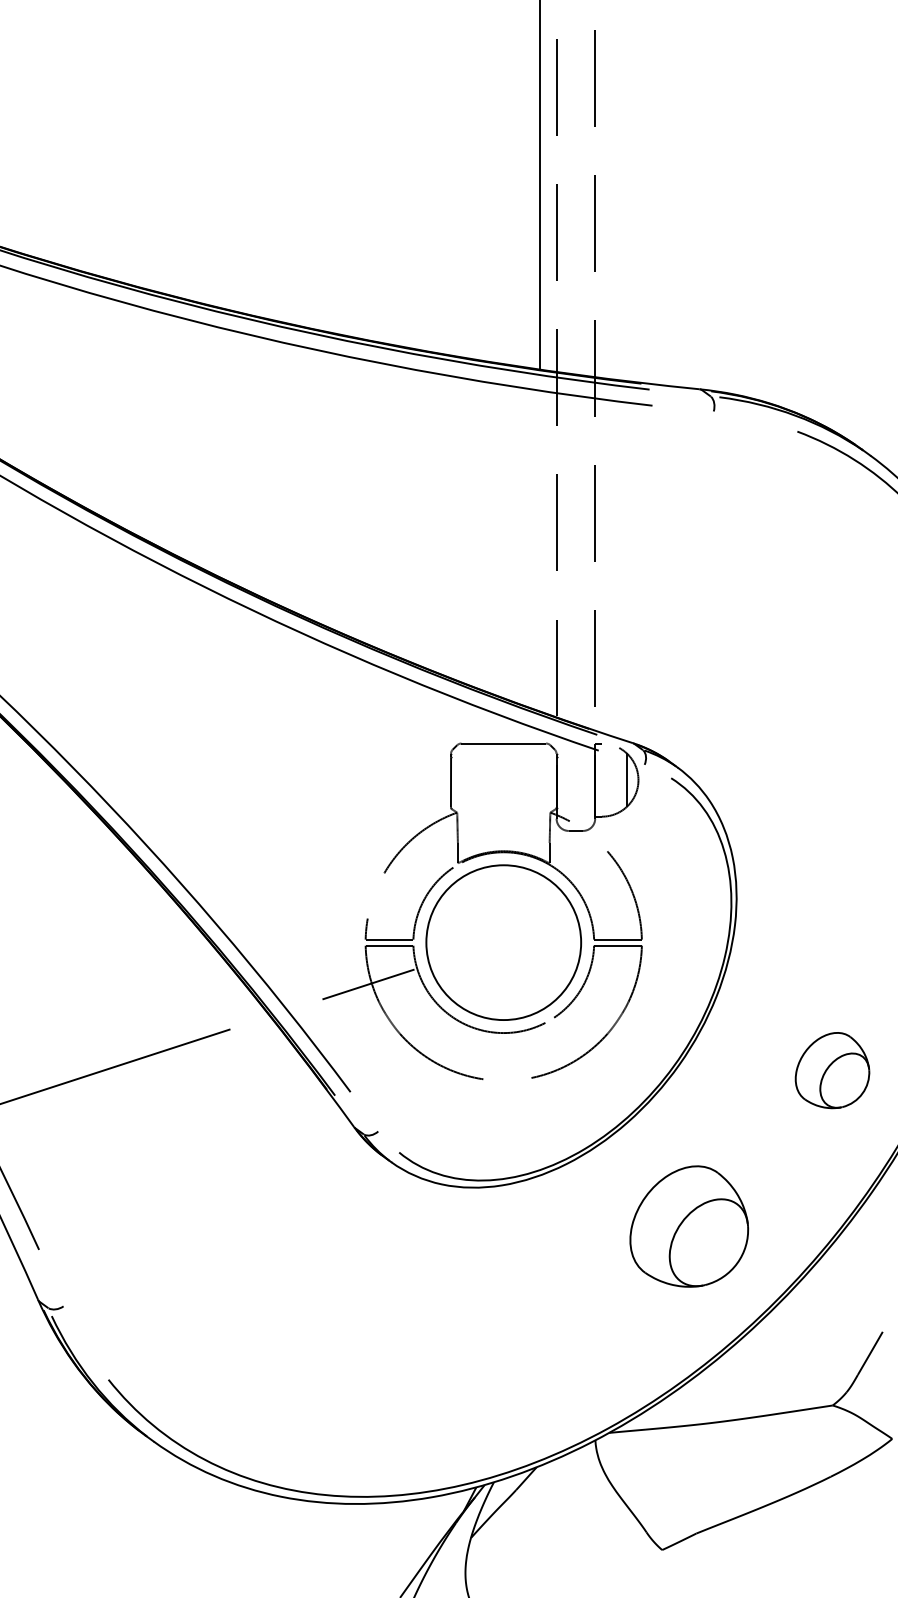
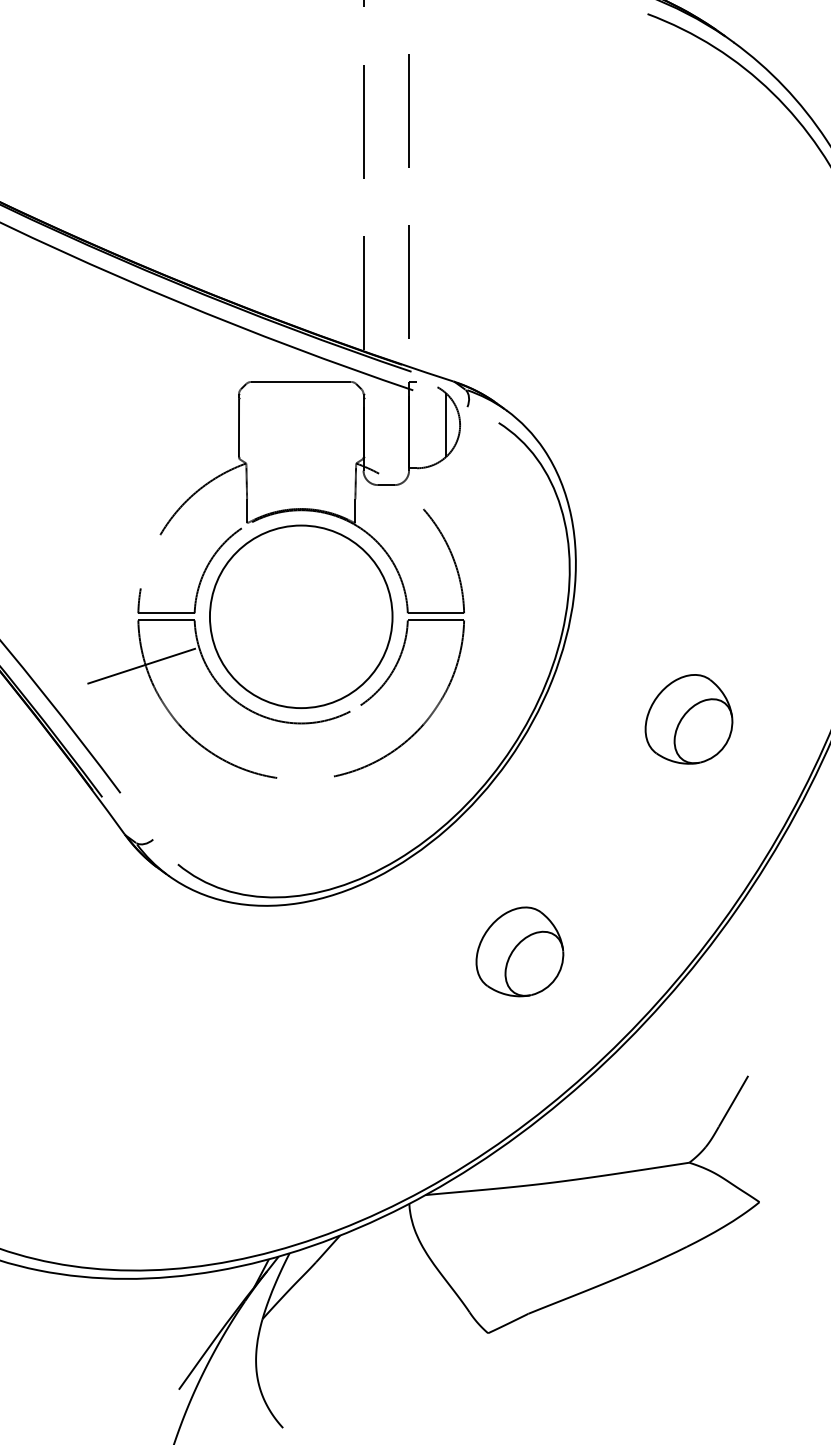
part: (832, 1070) -> (688, 719), moved
part: (688, 1226) -> (519, 951), size x0.62

